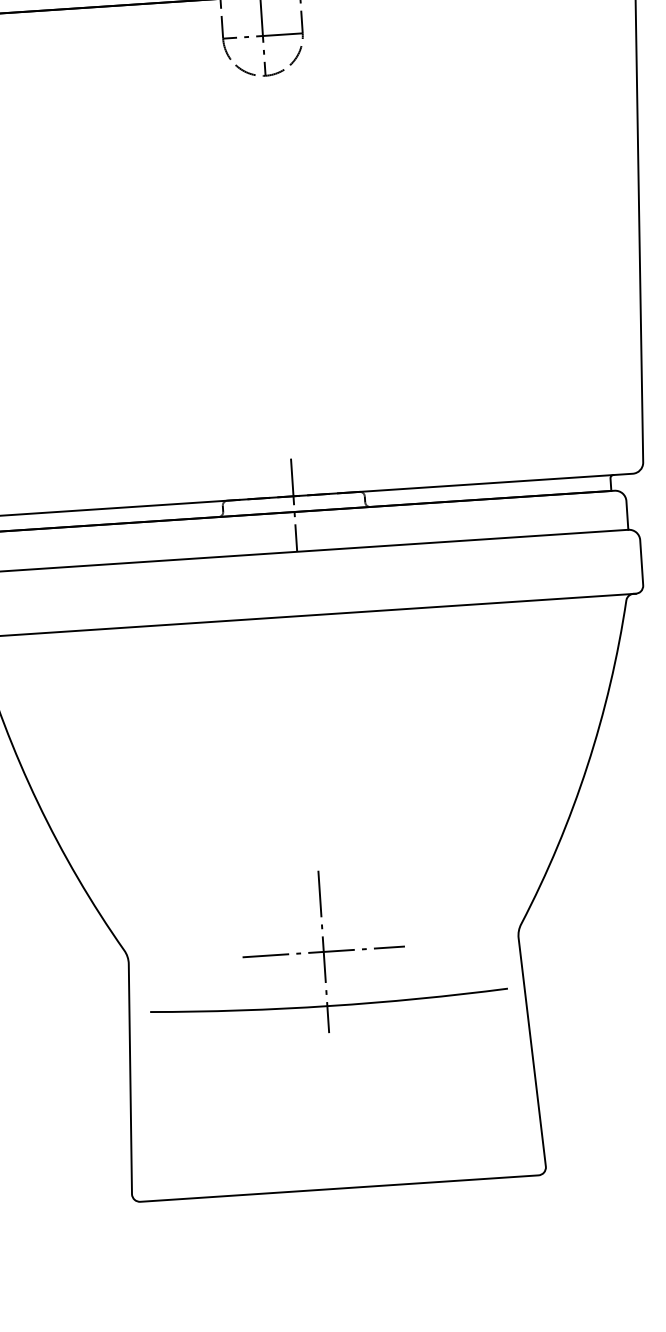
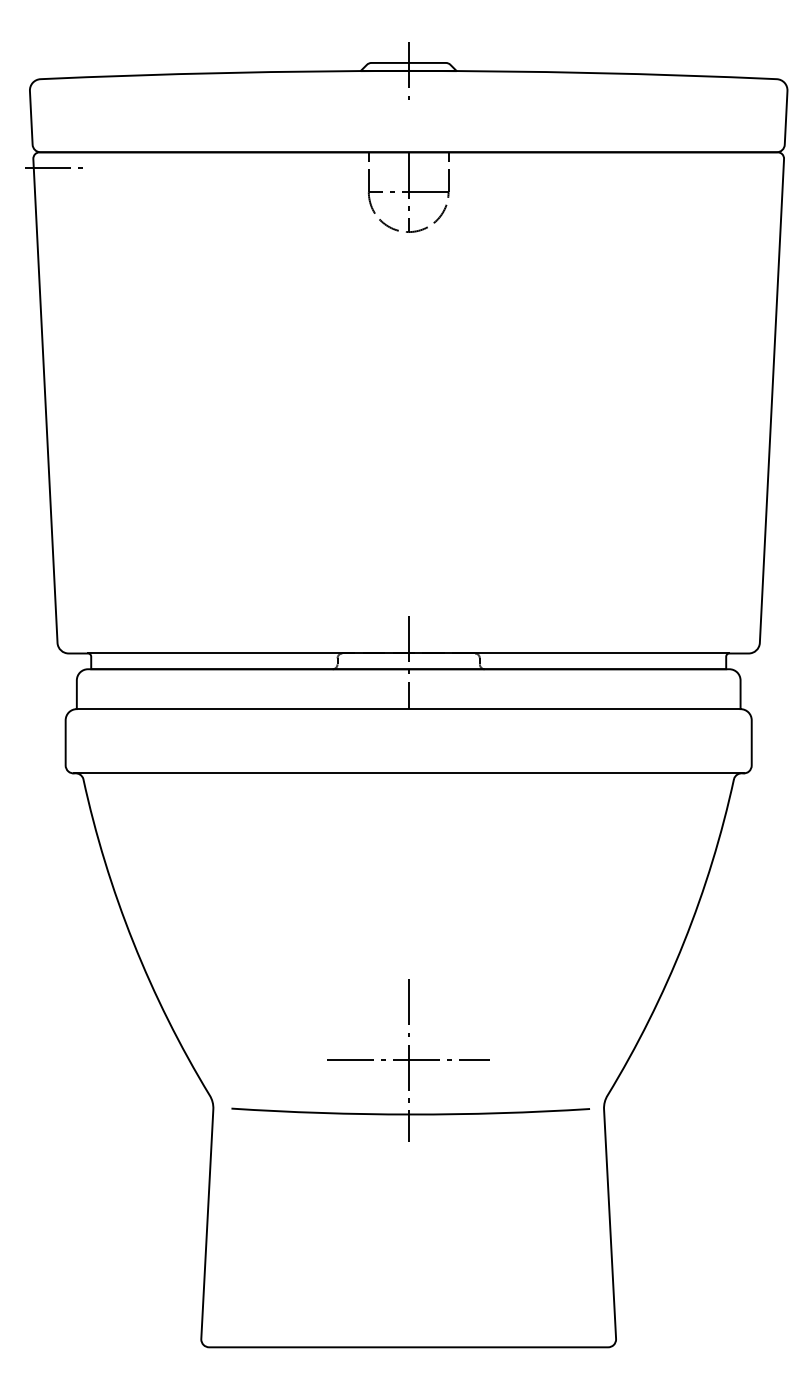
part: (325, 952) -> (410, 1060), moved

